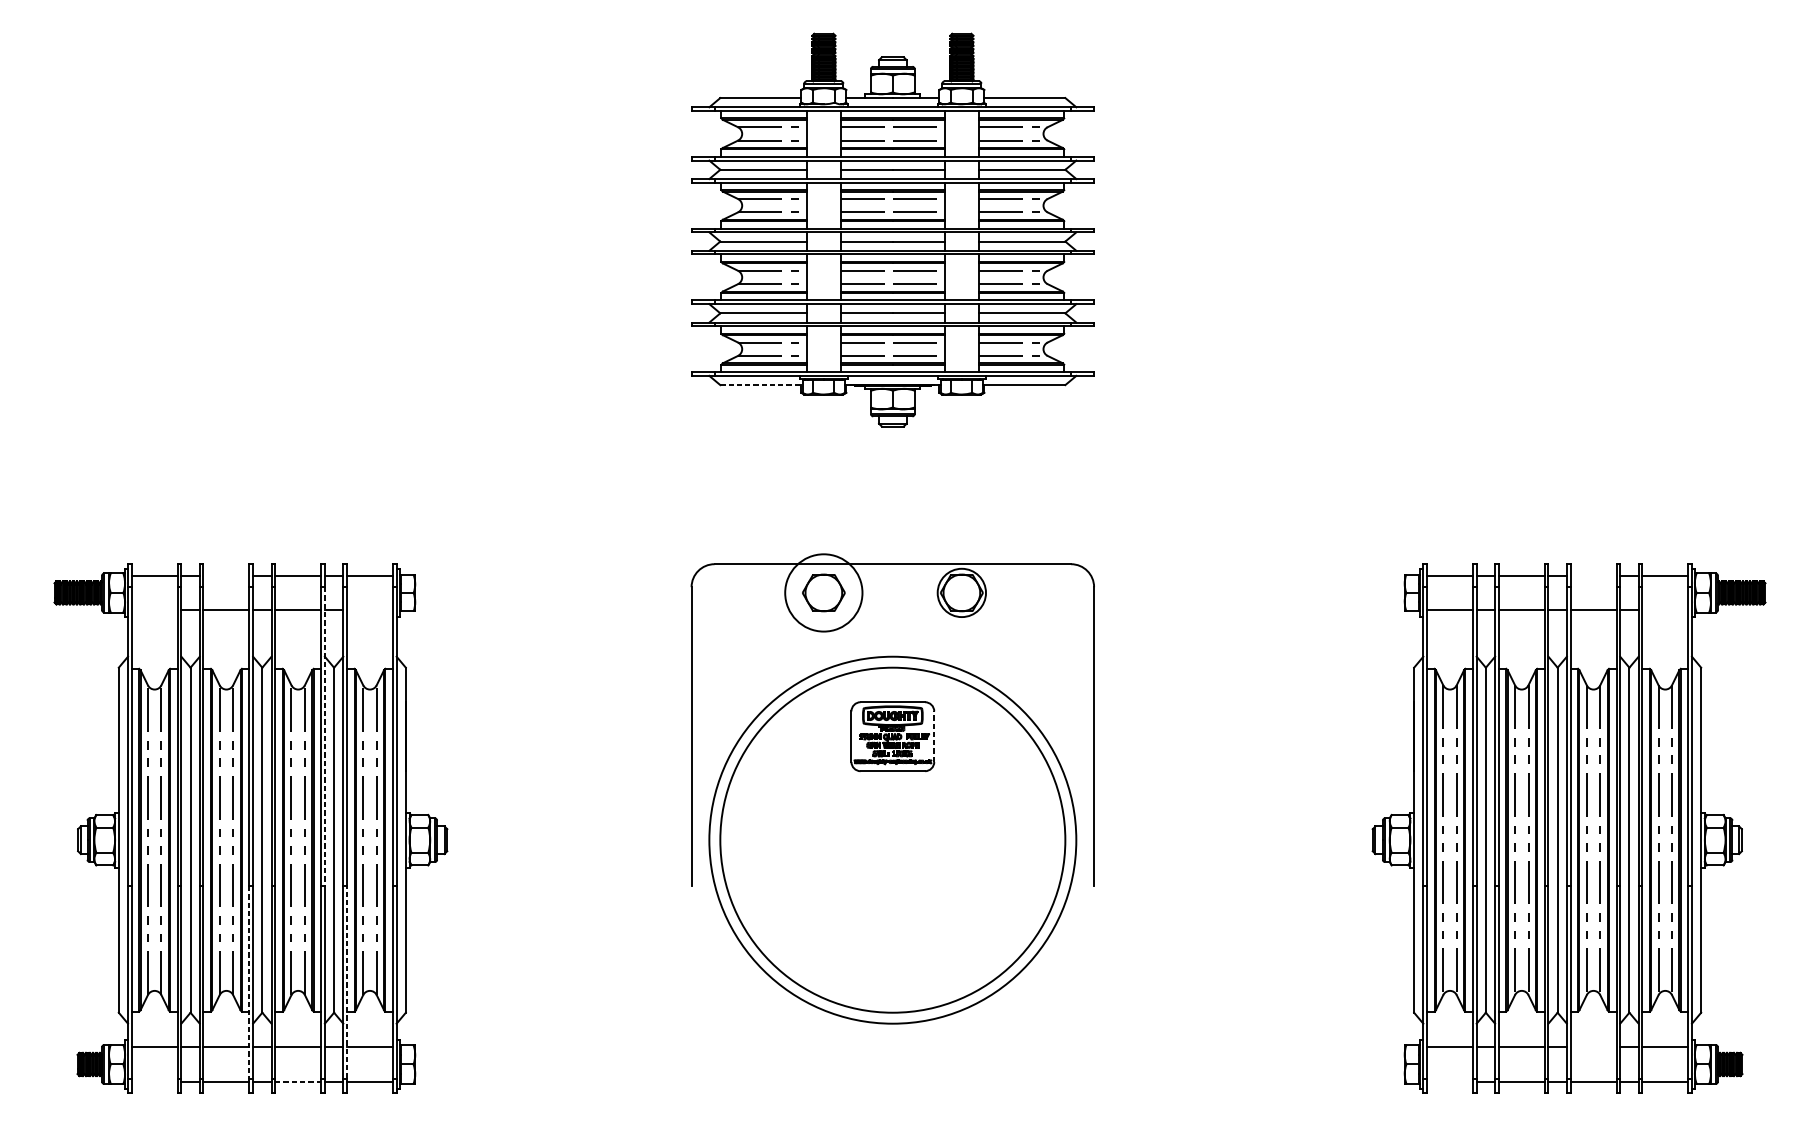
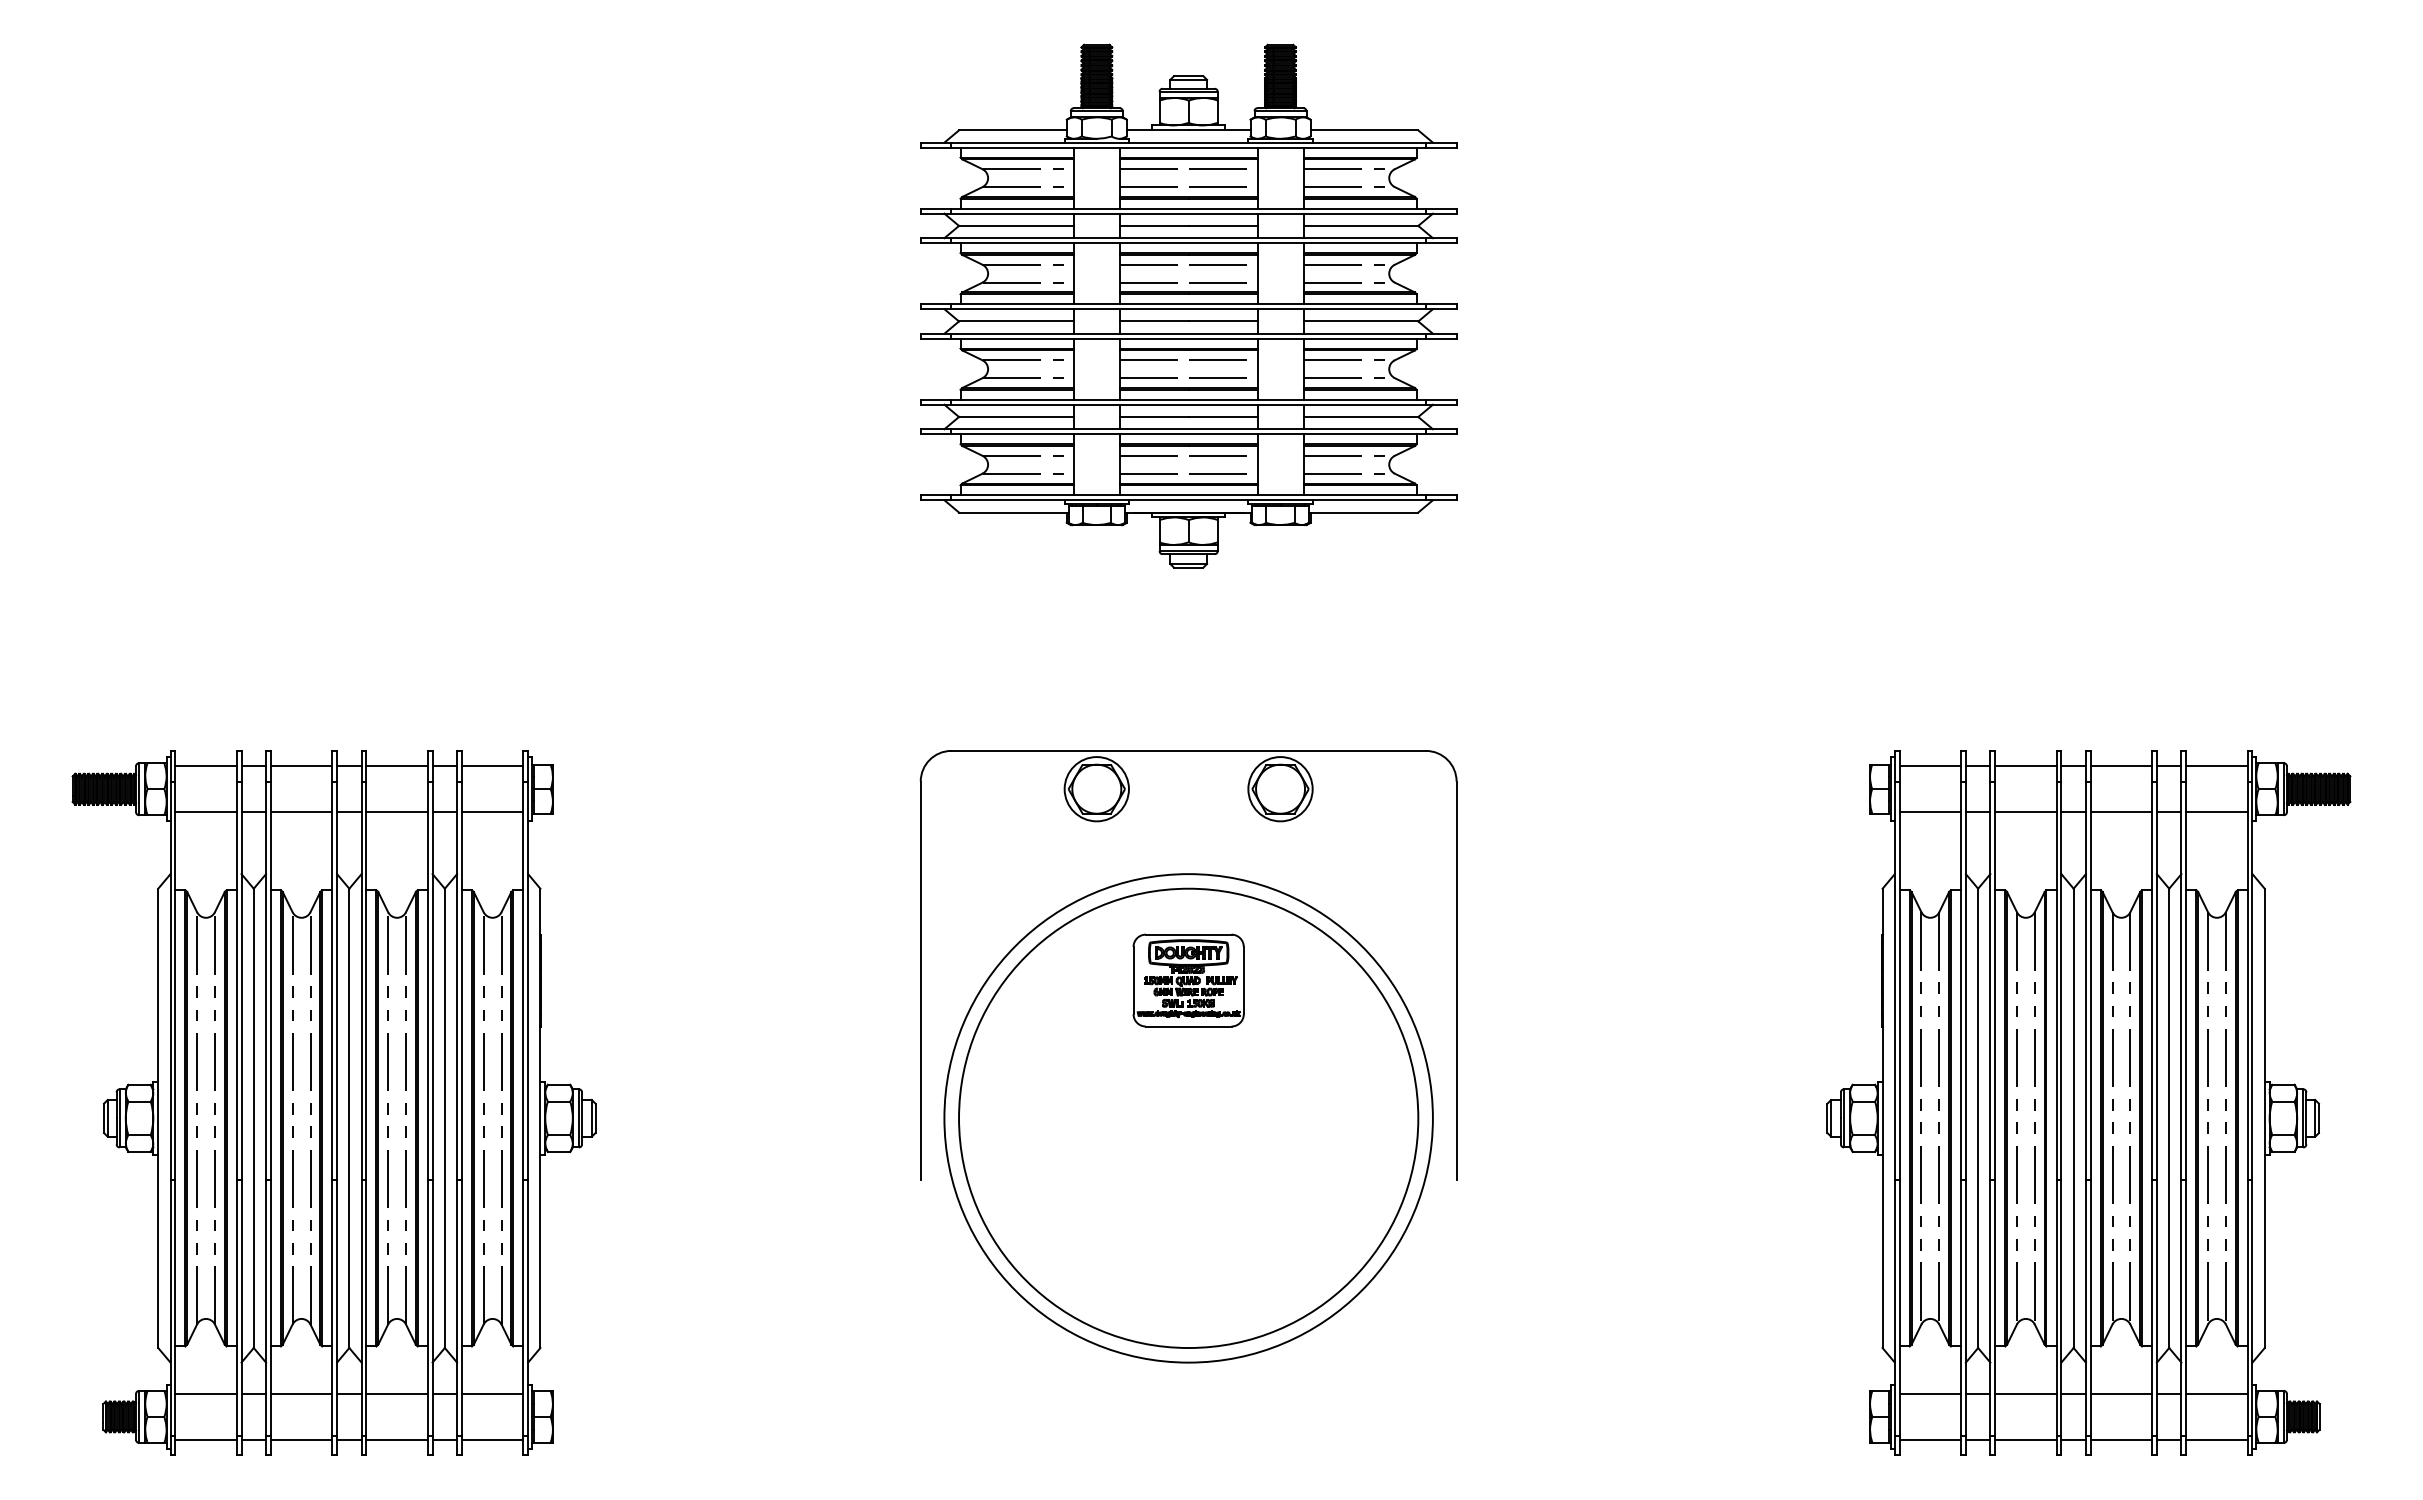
line: (761, 385) -> (1013, 512), dashed -> solid
line: (226, 575) -> (301, 766), added
line: (1593, 575) -> (2121, 766), added
circle: (823, 593) -> (1096, 789), size x0.62
line: (154, 610) -> (205, 812), added
line: (369, 610) -> (492, 812), added
line: (1664, 610) -> (2216, 812), added
line: (934, 736) -> (1243, 980), dashed -> solid
line: (324, 737) -> (432, 981), dashed -> solid
line: (347, 982) -> (462, 1307), dashed -> solid
line: (249, 983) -> (332, 1308), dashed -> solid
line: (1593, 1046) -> (2121, 1393), added
line: (154, 1081) -> (205, 1439), added
line: (298, 1081) -> (397, 1439), dashed -> solid
line: (1449, 1081) -> (1929, 1439), added

